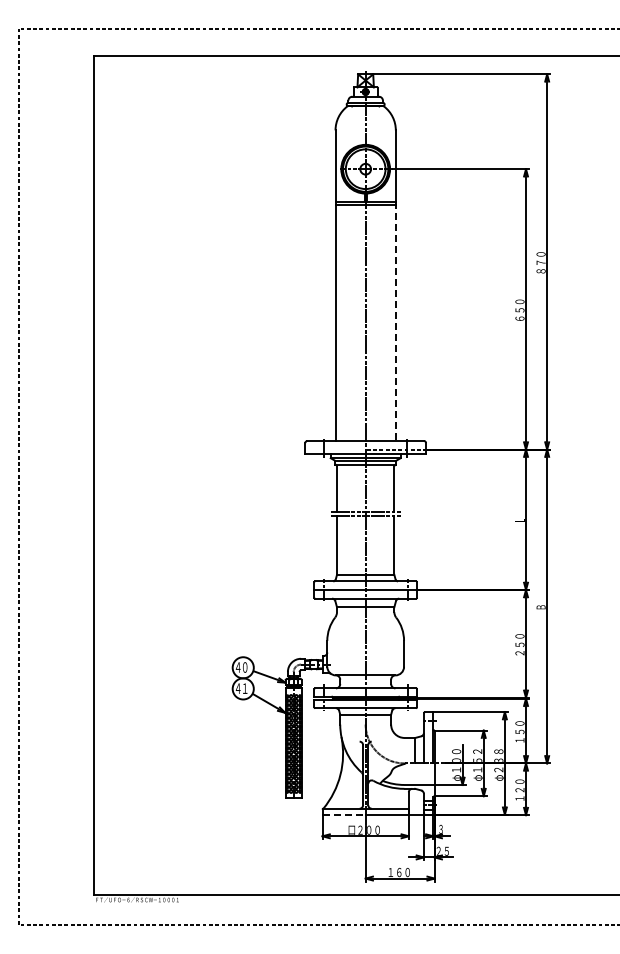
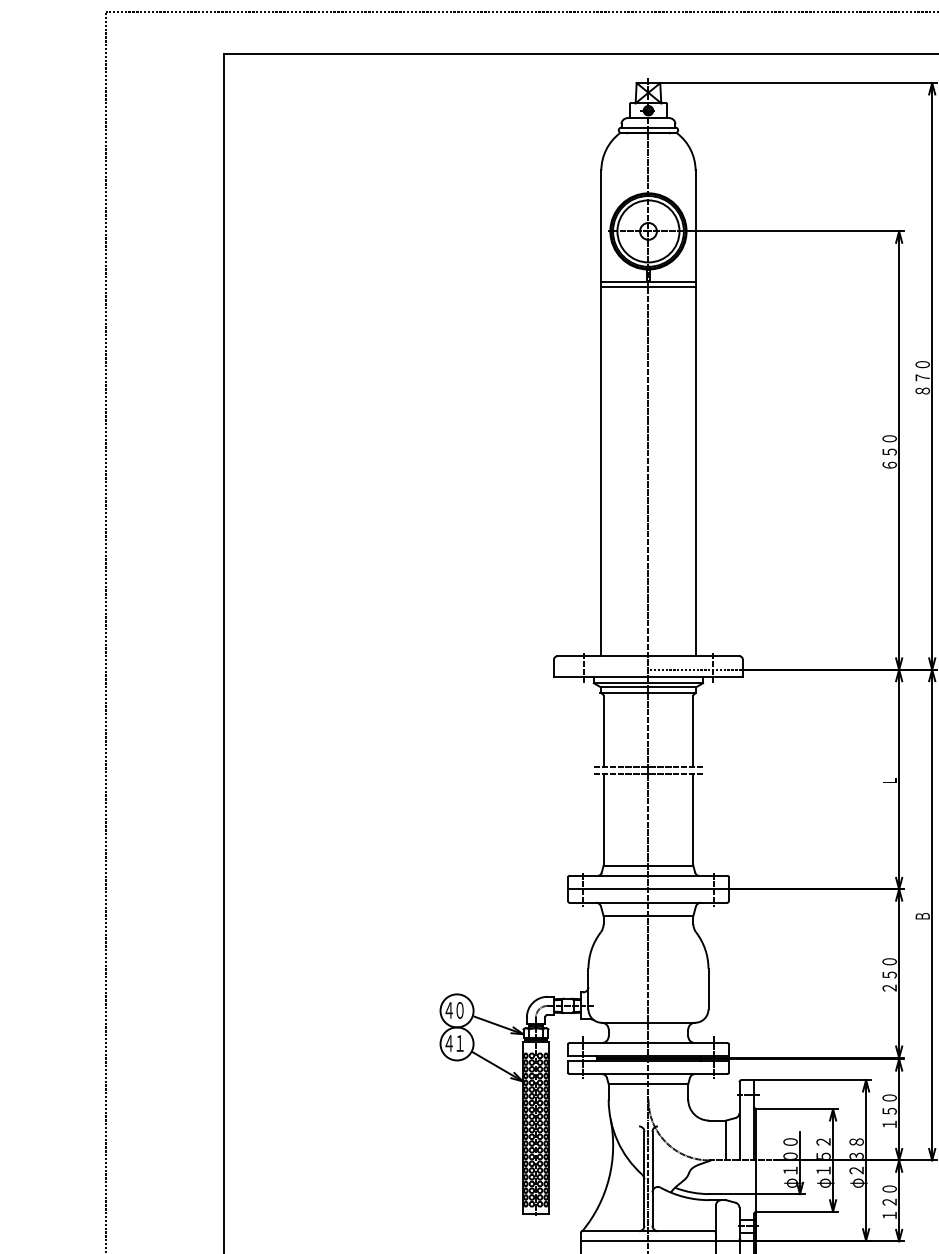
line: (395, 321) -> (695, 469), dashed -> solid
line: (344, 815) -> (615, 1241), dashed -> solid

